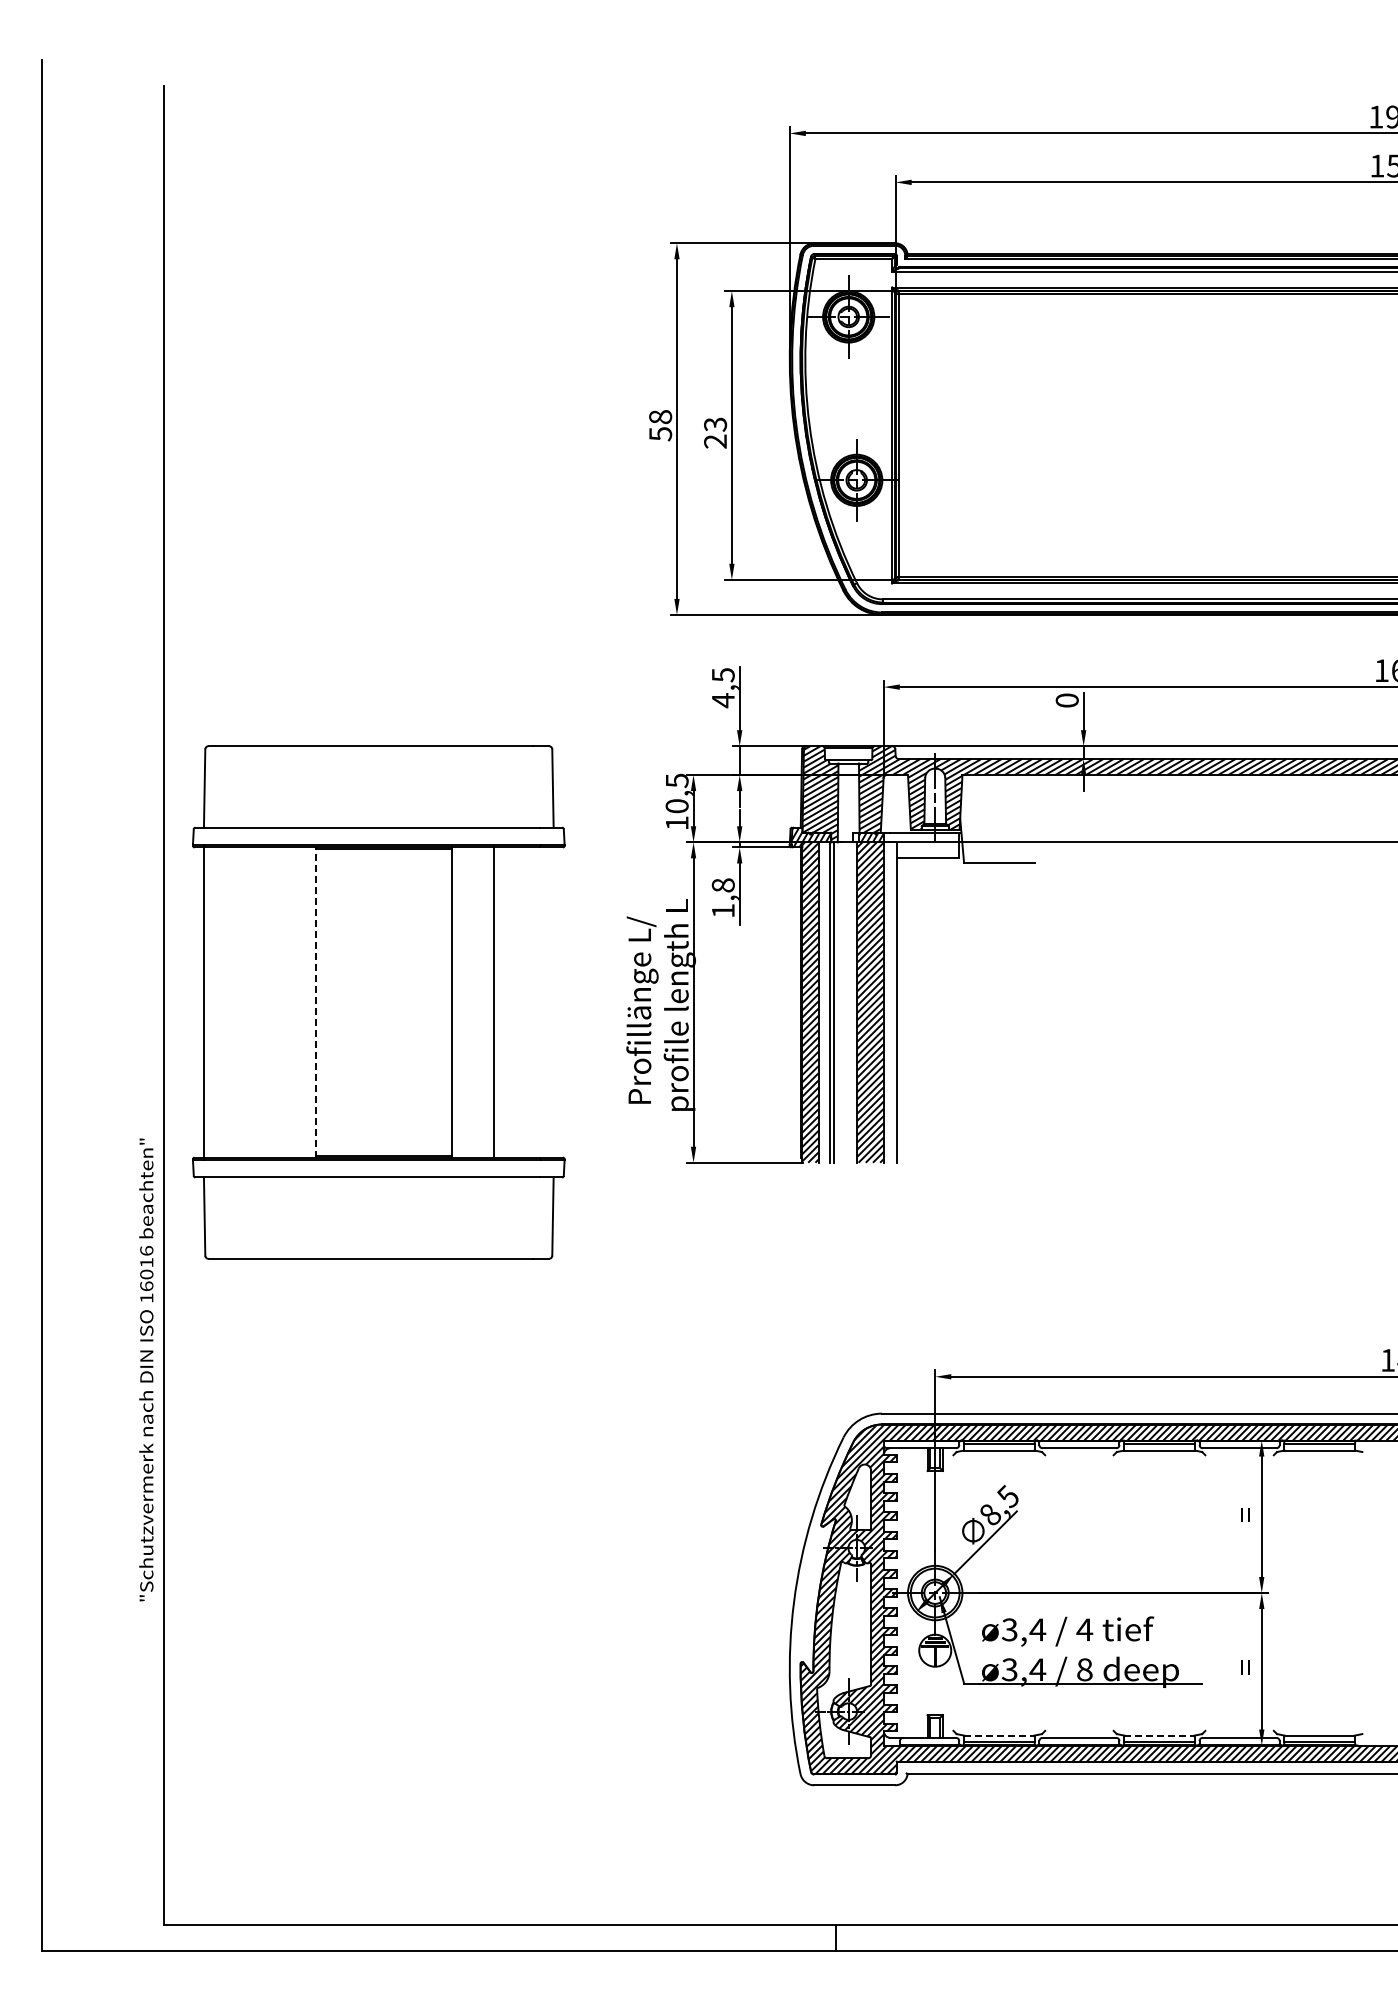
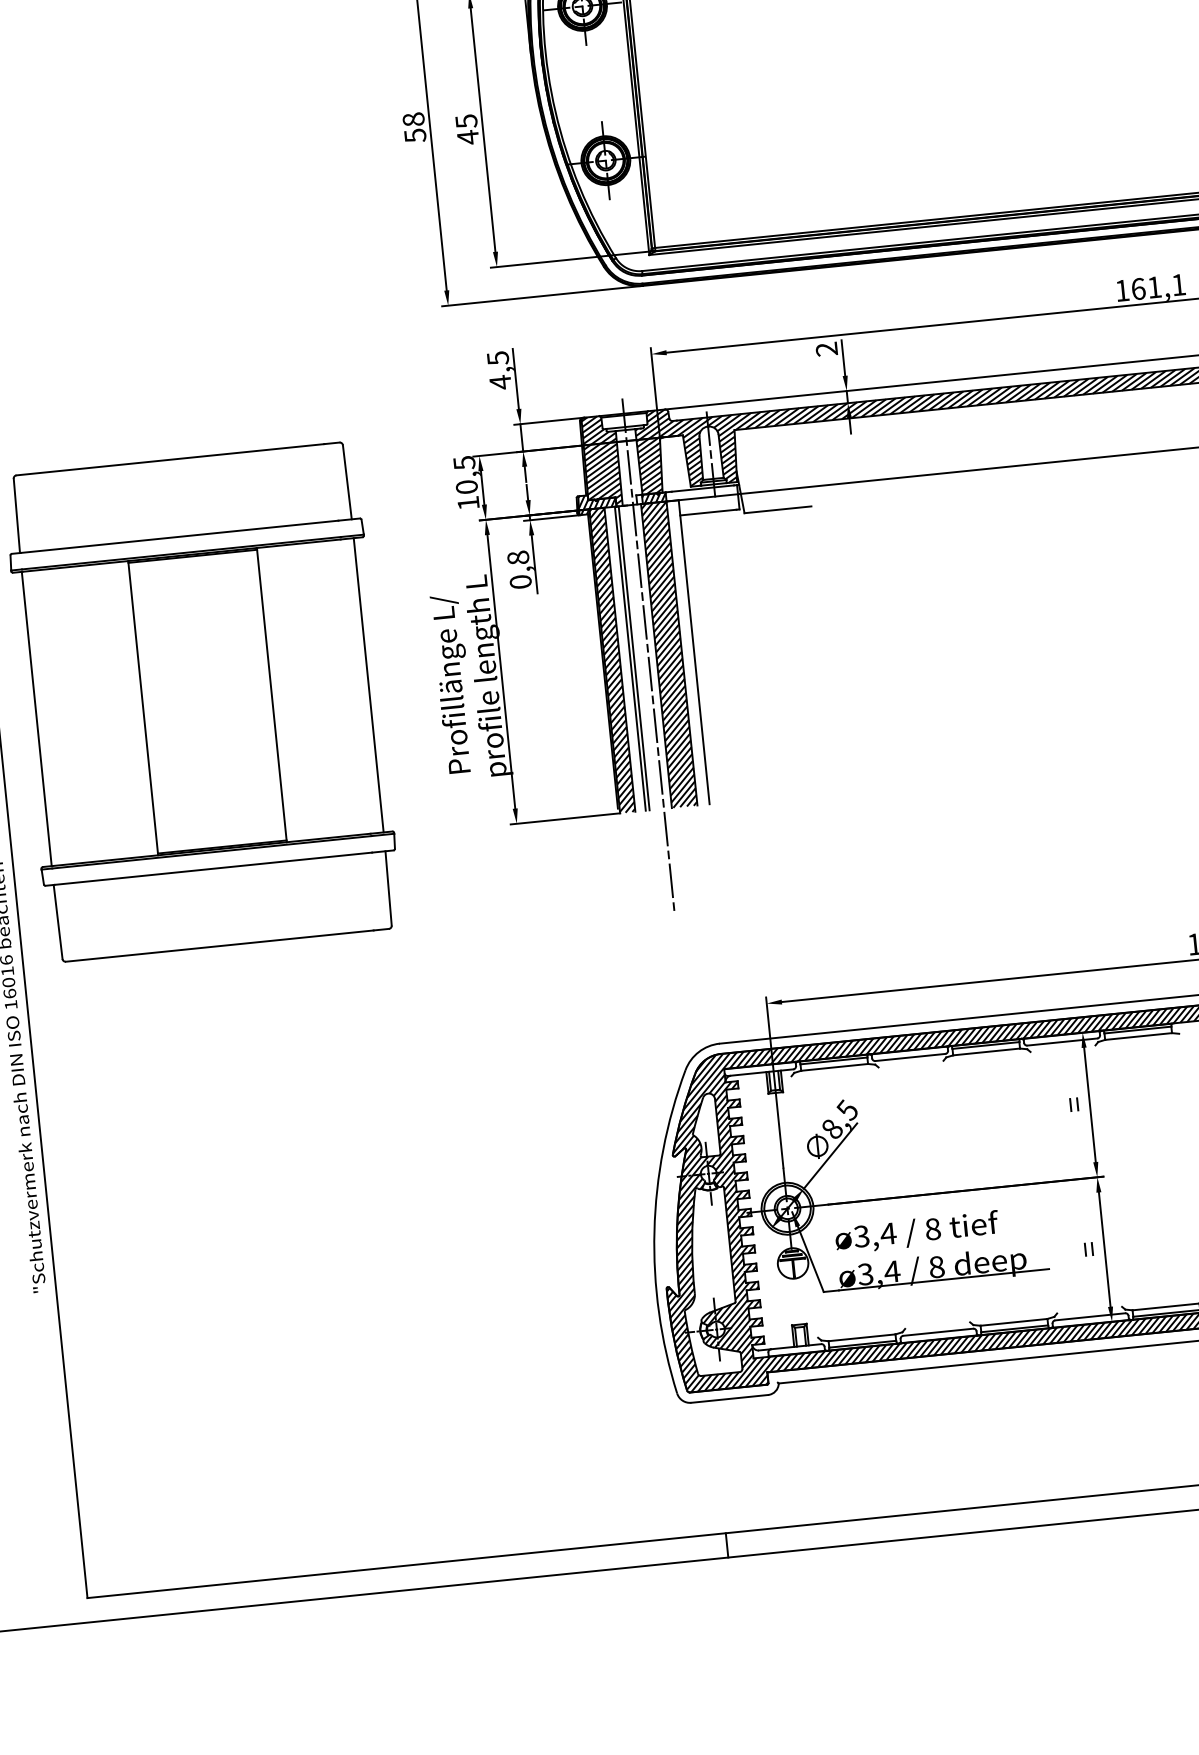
text: (715, 433) -> (467, 129), 23 -> 45
text: (1066, 700) -> (826, 349), 0 -> 2
text: (722, 910) -> (519, 581), 1,8 -> 0,8
line: (316, 1002) -> (143, 708), dashed -> solid
line: (493, 1002) -> (368, 685), moved
line: (848, 1002) -> (648, 656), added
text: (1084, 1629) -> (932, 1228), 4 -> 8
line: (999, 1735) -> (862, 1337), dashed -> solid
line: (1160, 1735) -> (1014, 1322), dashed -> solid

